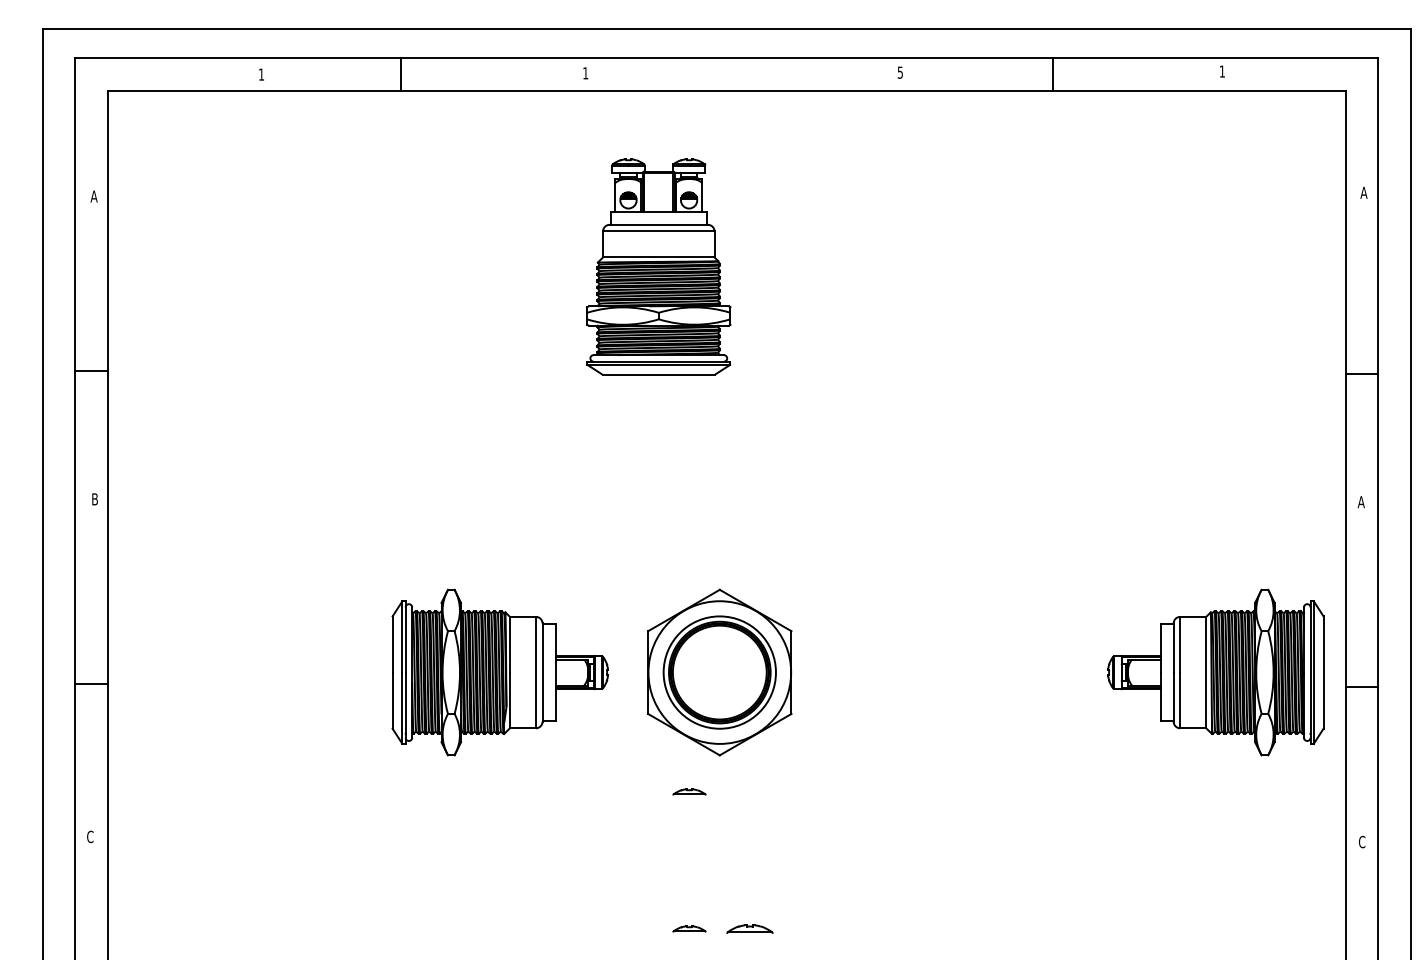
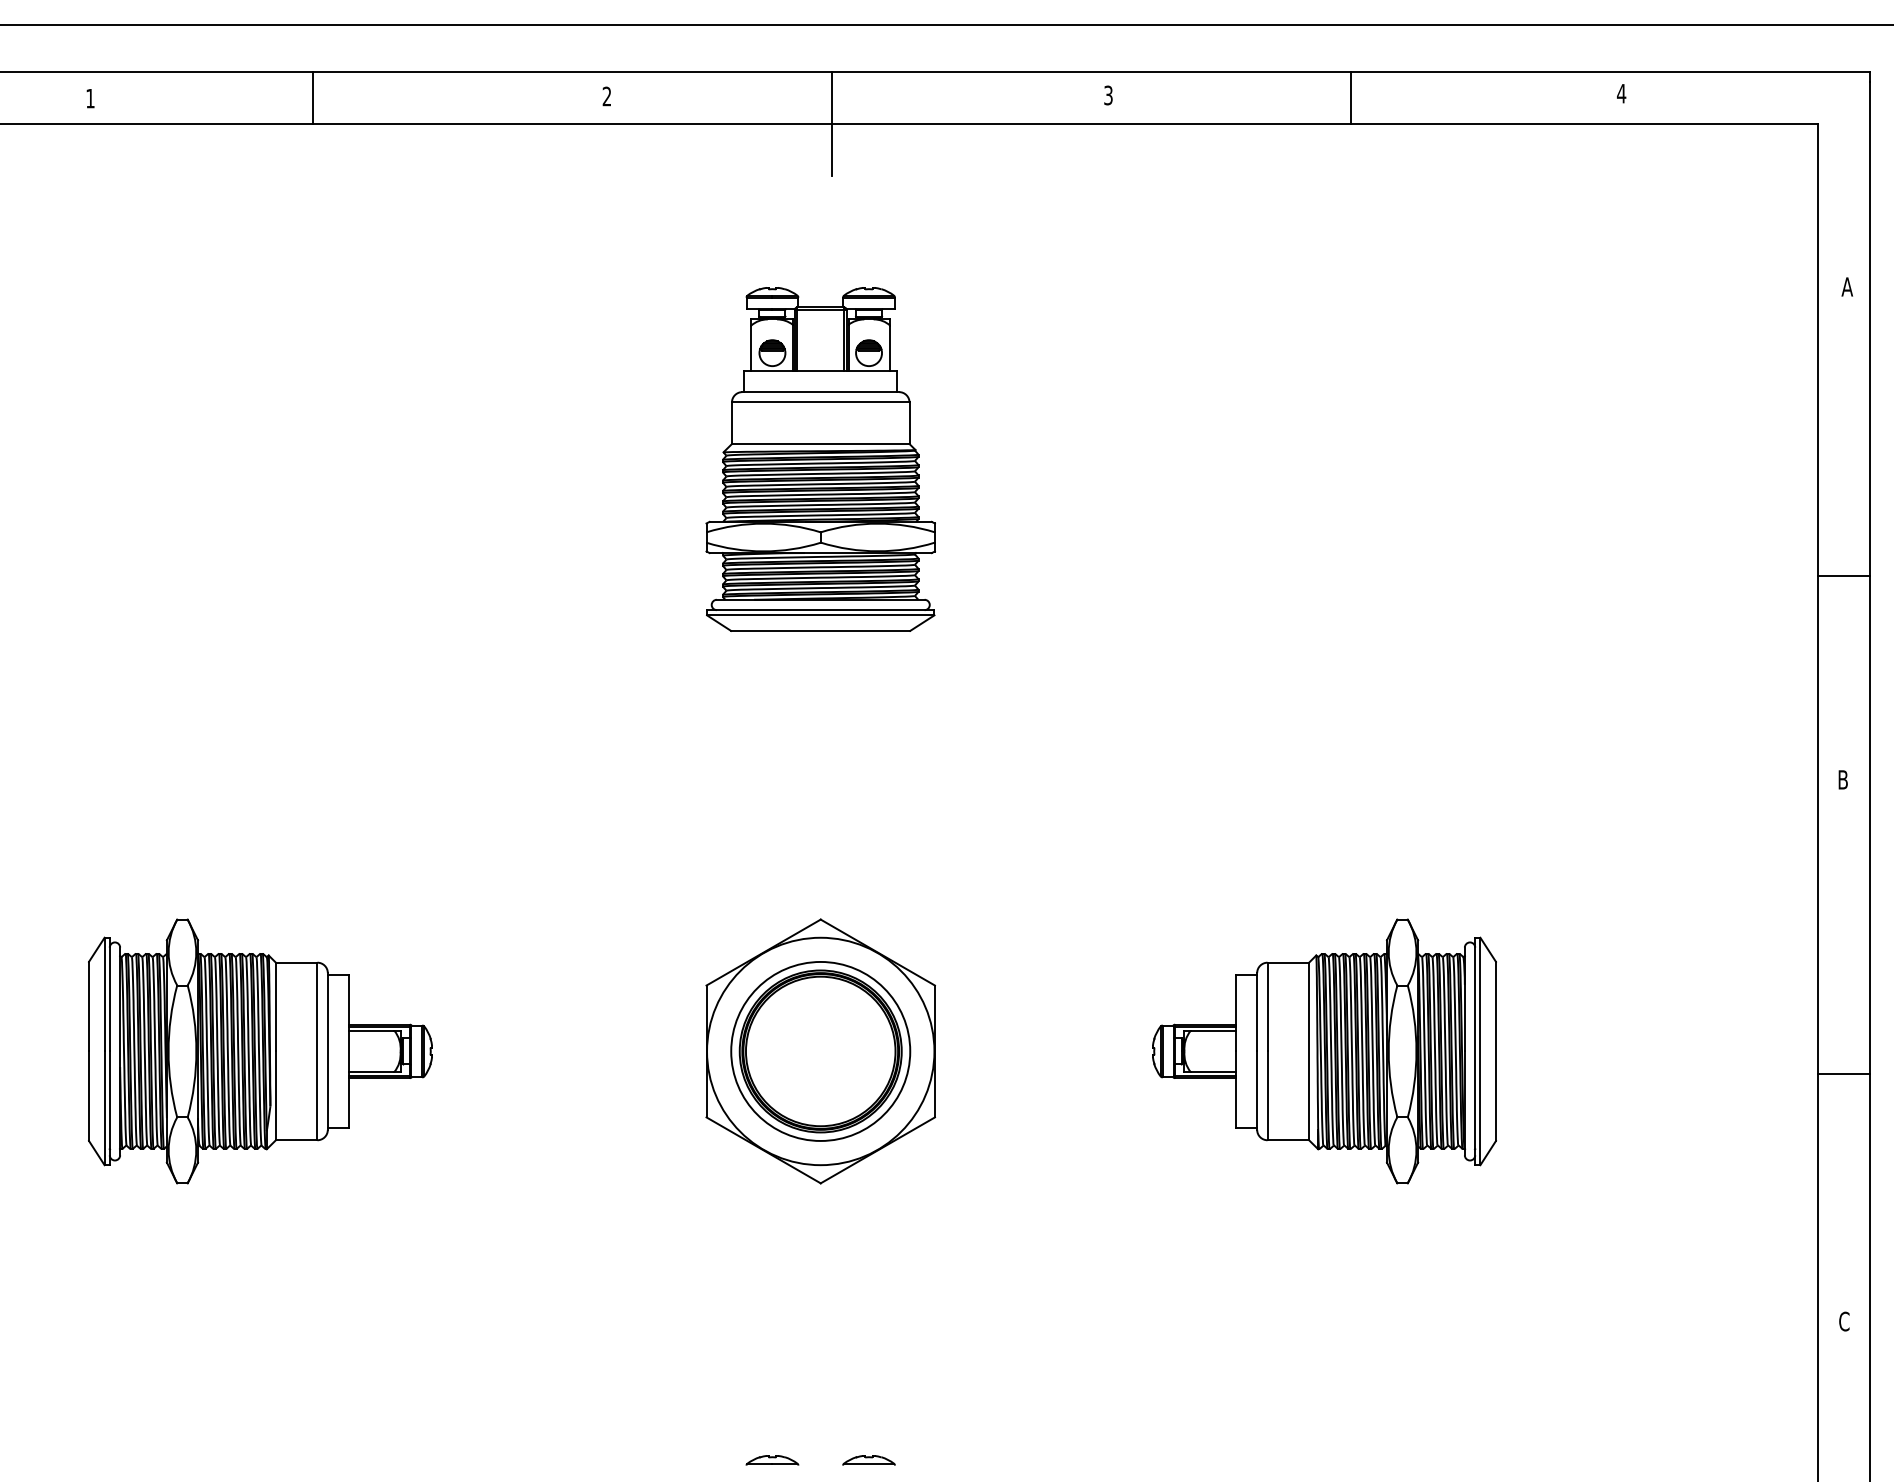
text: (900, 71) -> (1108, 93), 5 -> 3
text: (1222, 71) -> (1621, 93), 1 -> 4
text: (585, 73) -> (606, 96), 1 -> 2
line: (726, 90) -> (831, 123), added
part: (658, 266) -> (820, 458), moved
text: (1360, 502) -> (1841, 780), A -> B
part: (499, 672) -> (259, 1051), moved
part: (1215, 672) -> (1323, 1051), moved
part: (689, 791) -> (772, 1240), removed
part: (750, 928) -> (869, 1459), size x0.71

